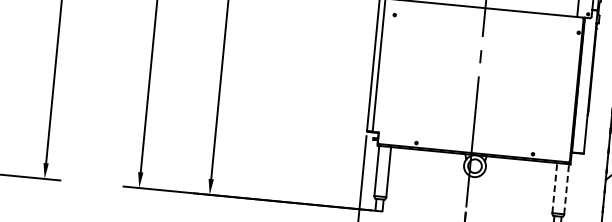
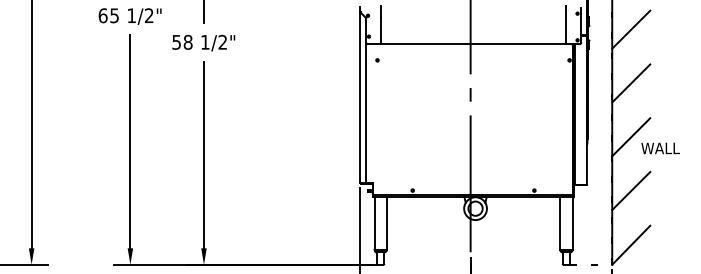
line: (555, 187) -> (560, 222), dashed -> solid
line: (566, 188) -> (572, 222), dashed -> solid

